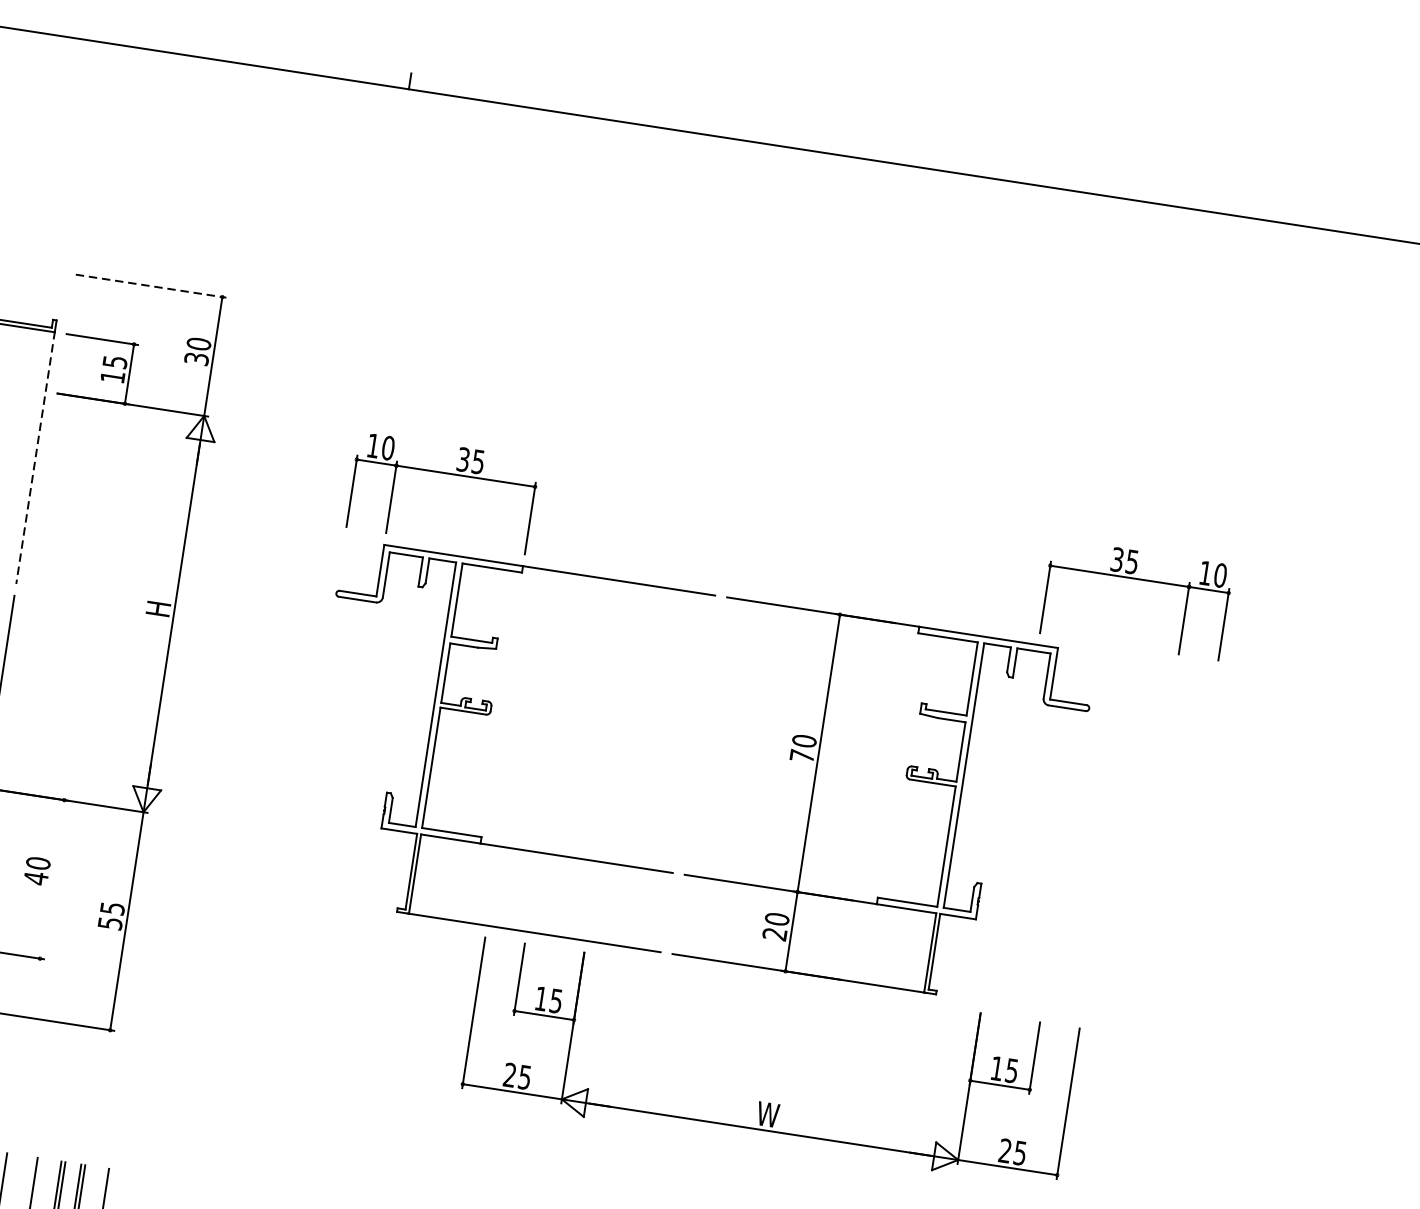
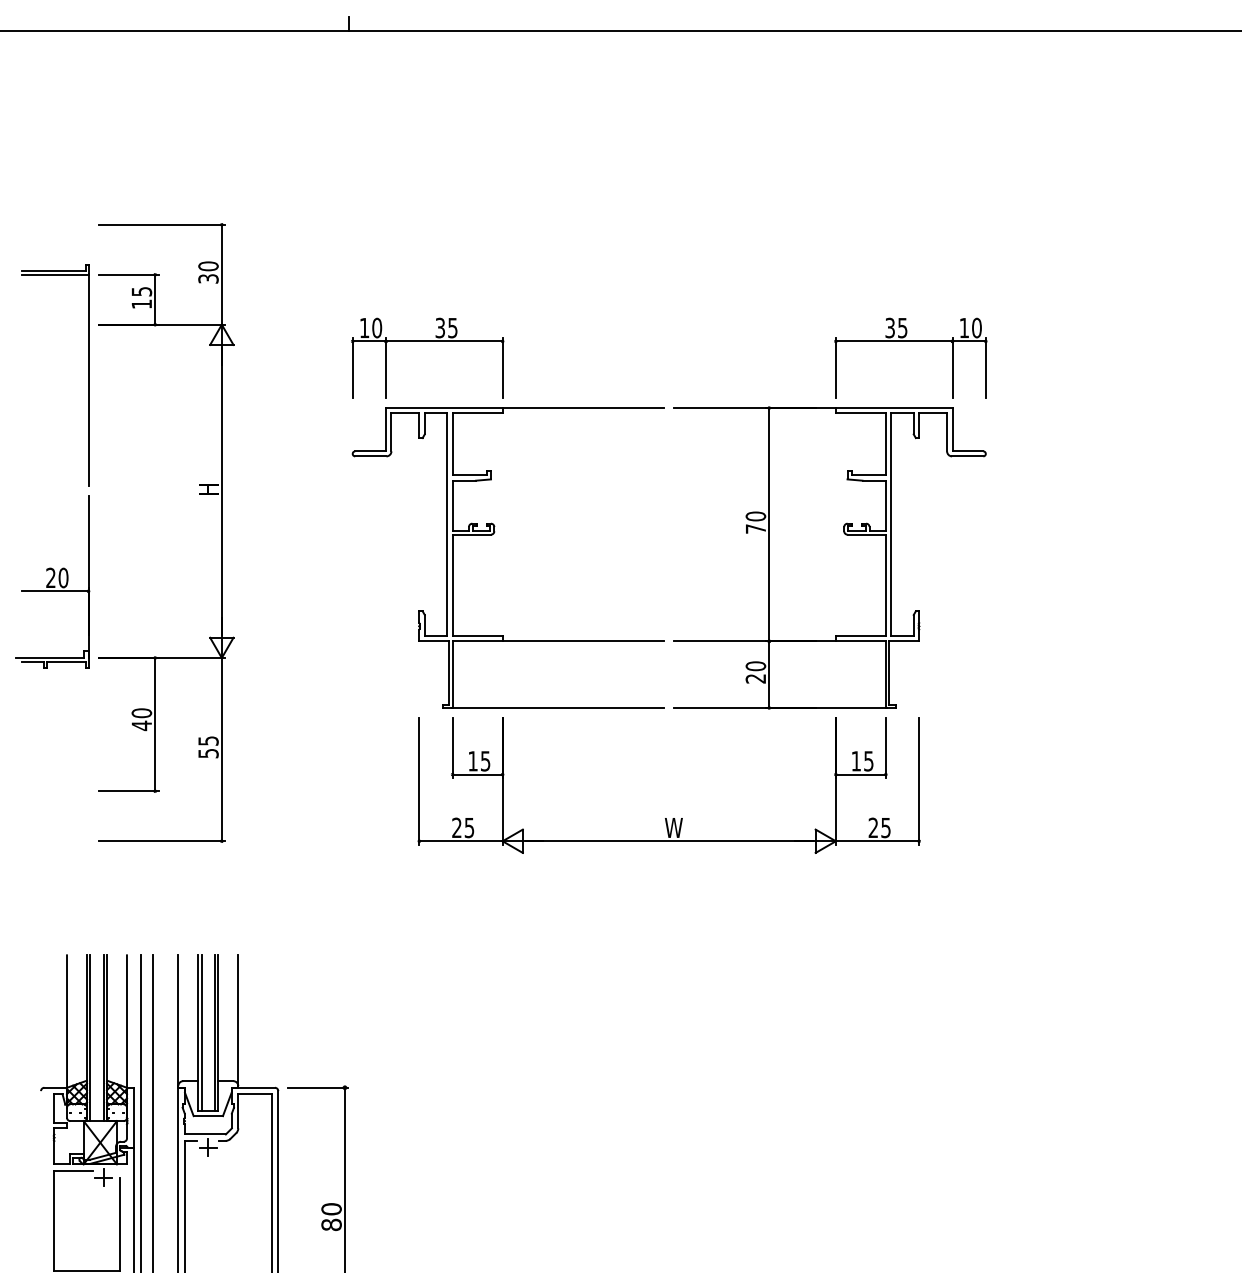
line: (151, 285) -> (162, 224), dashed -> solid
line: (35, 458) -> (88, 380), dashed -> solid
part: (1139, 579) -> (910, 341), moved
line: (52, 879) -> (155, 724), added
part: (760, 1102) -> (666, 818), moved

